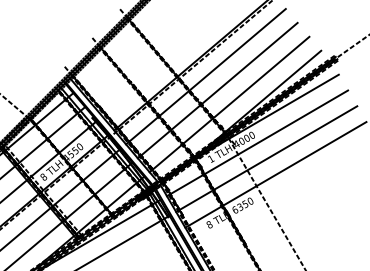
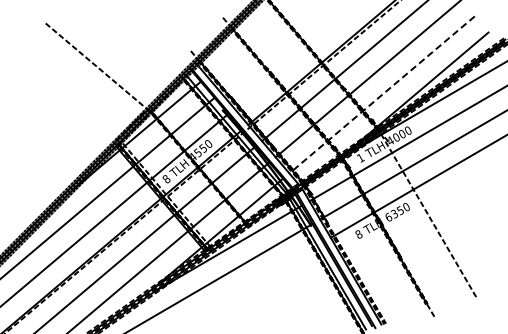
line: (229, 105) -> (381, 95), solid -> dashed

